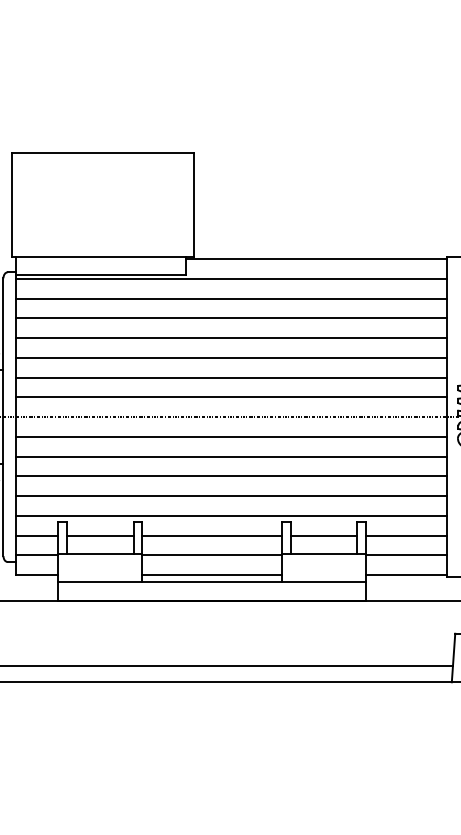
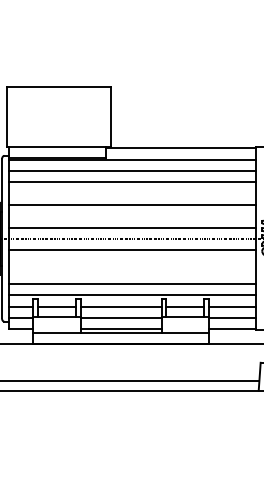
line: (231, 338) -> (132, 193), removed
line: (231, 378) -> (132, 216), removed
line: (231, 456) -> (132, 261), removed
line: (231, 476) -> (132, 272), removed

